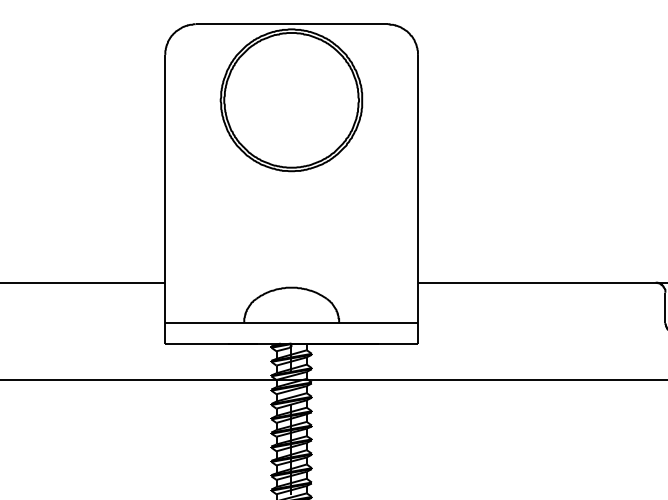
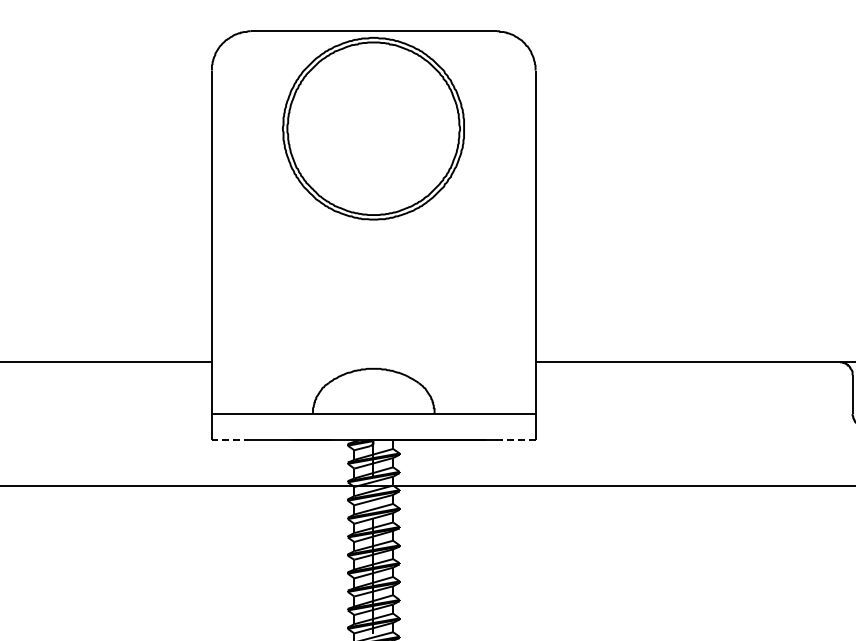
line: (179, 343) -> (230, 440), solid -> dashed
line: (402, 343) -> (515, 440), solid -> dashed

